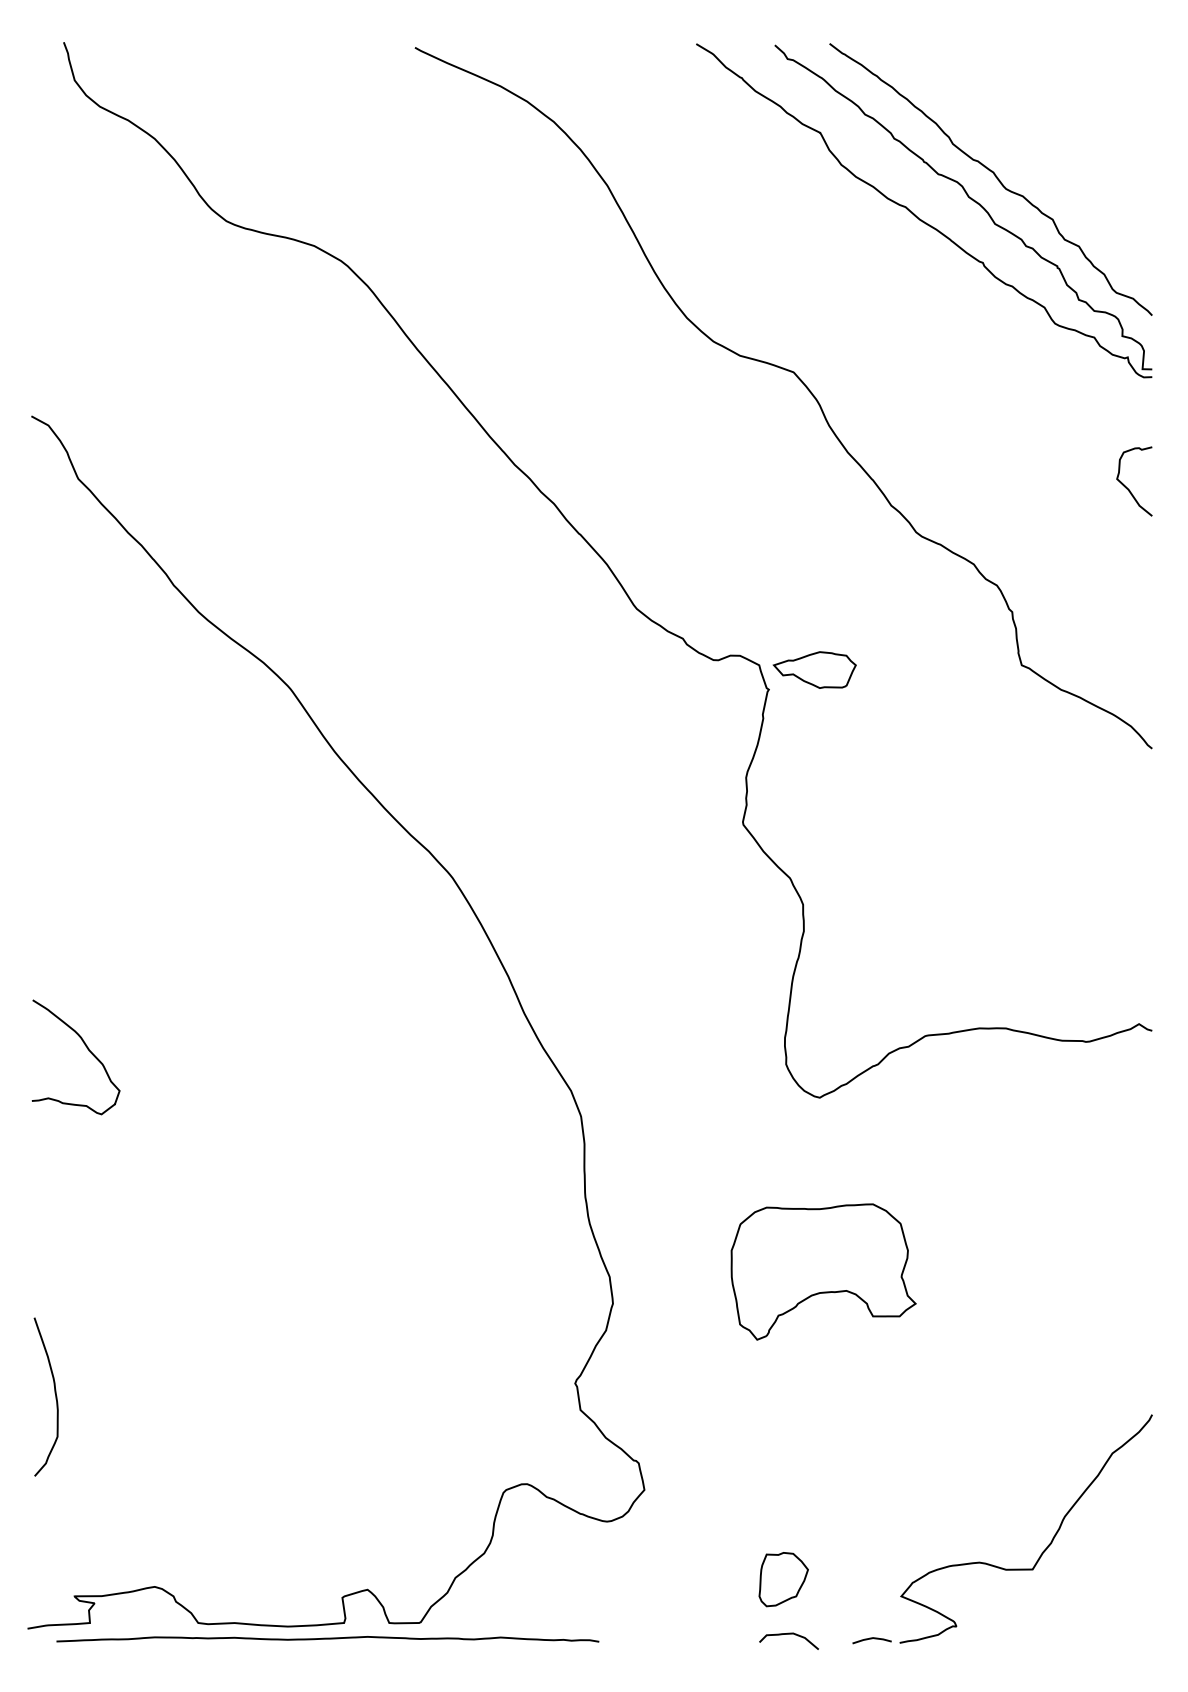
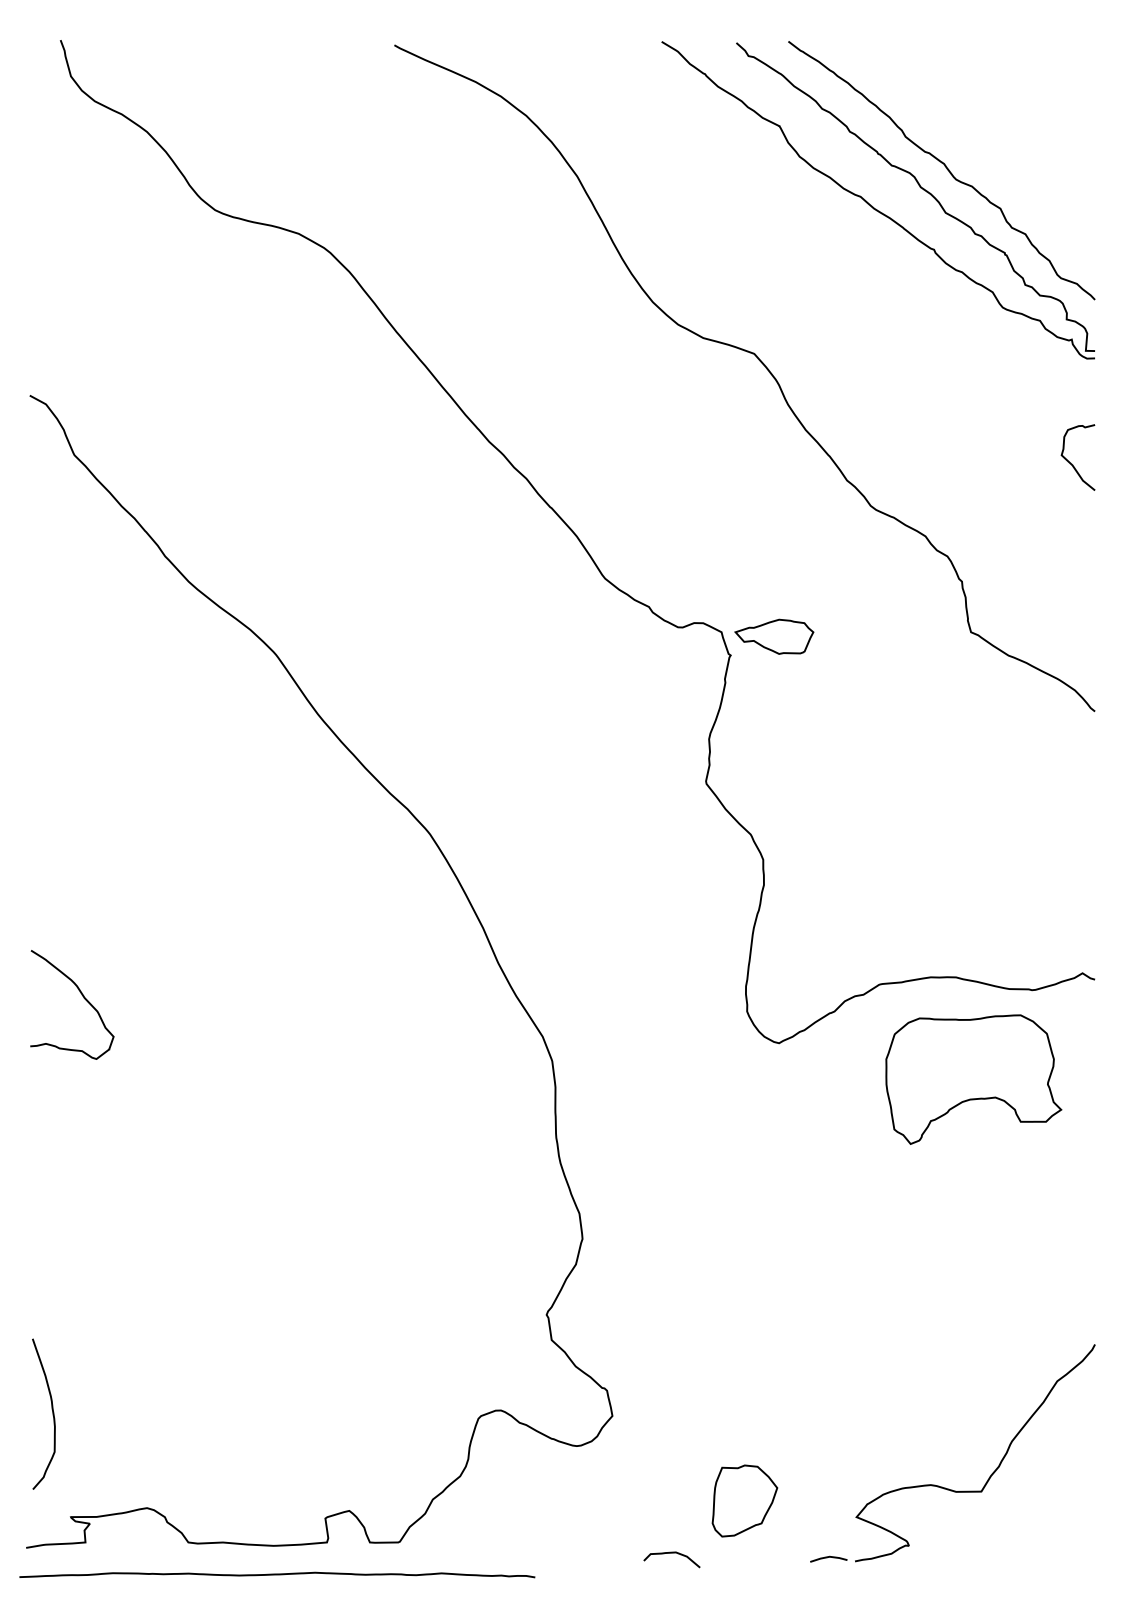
part: (823, 1271) -> (973, 1079), moved
curve: (54, 1393) -> (51, 1410), moved
part: (783, 1579) -> (744, 1501), size x1.4
curve: (788, 1634) -> (671, 1553), moved
curve: (327, 1639) -> (277, 1575), moved

